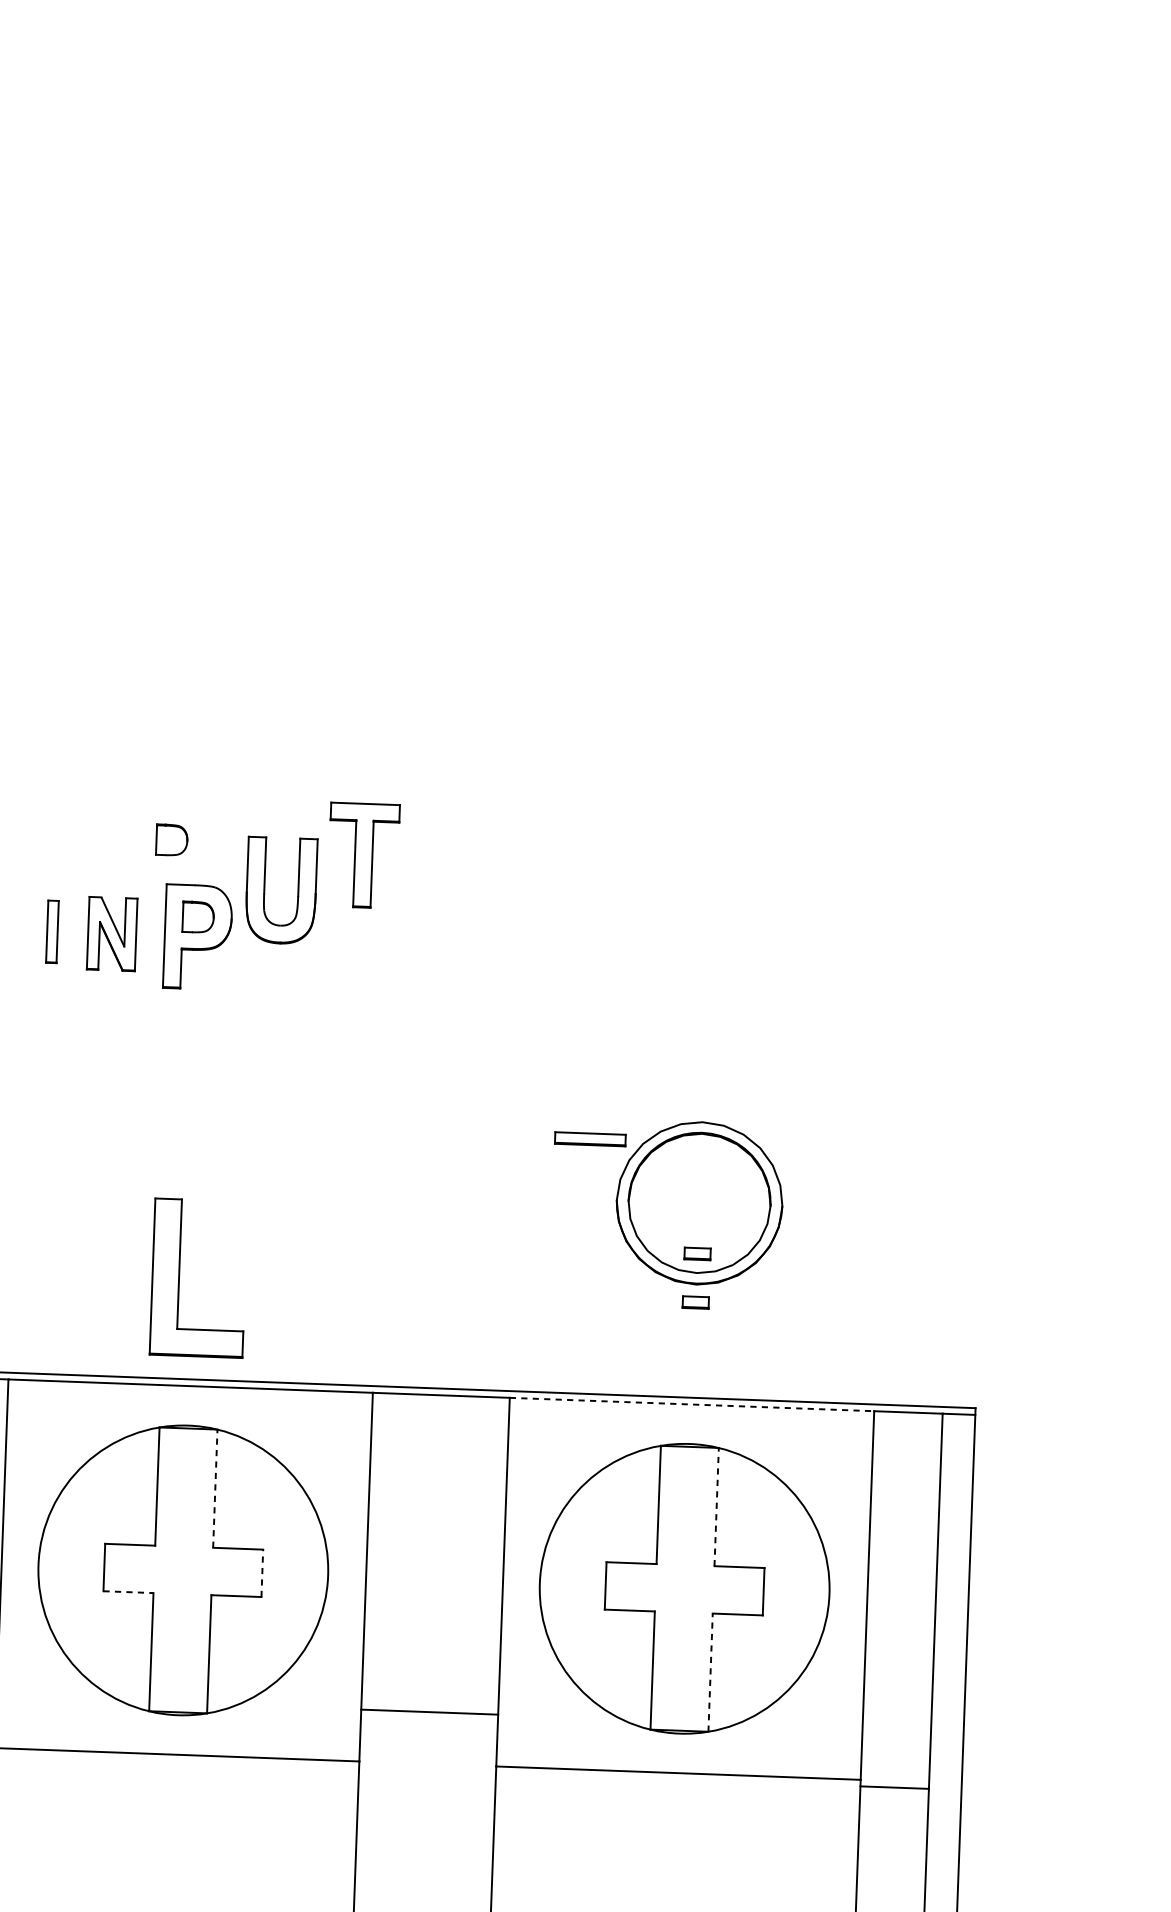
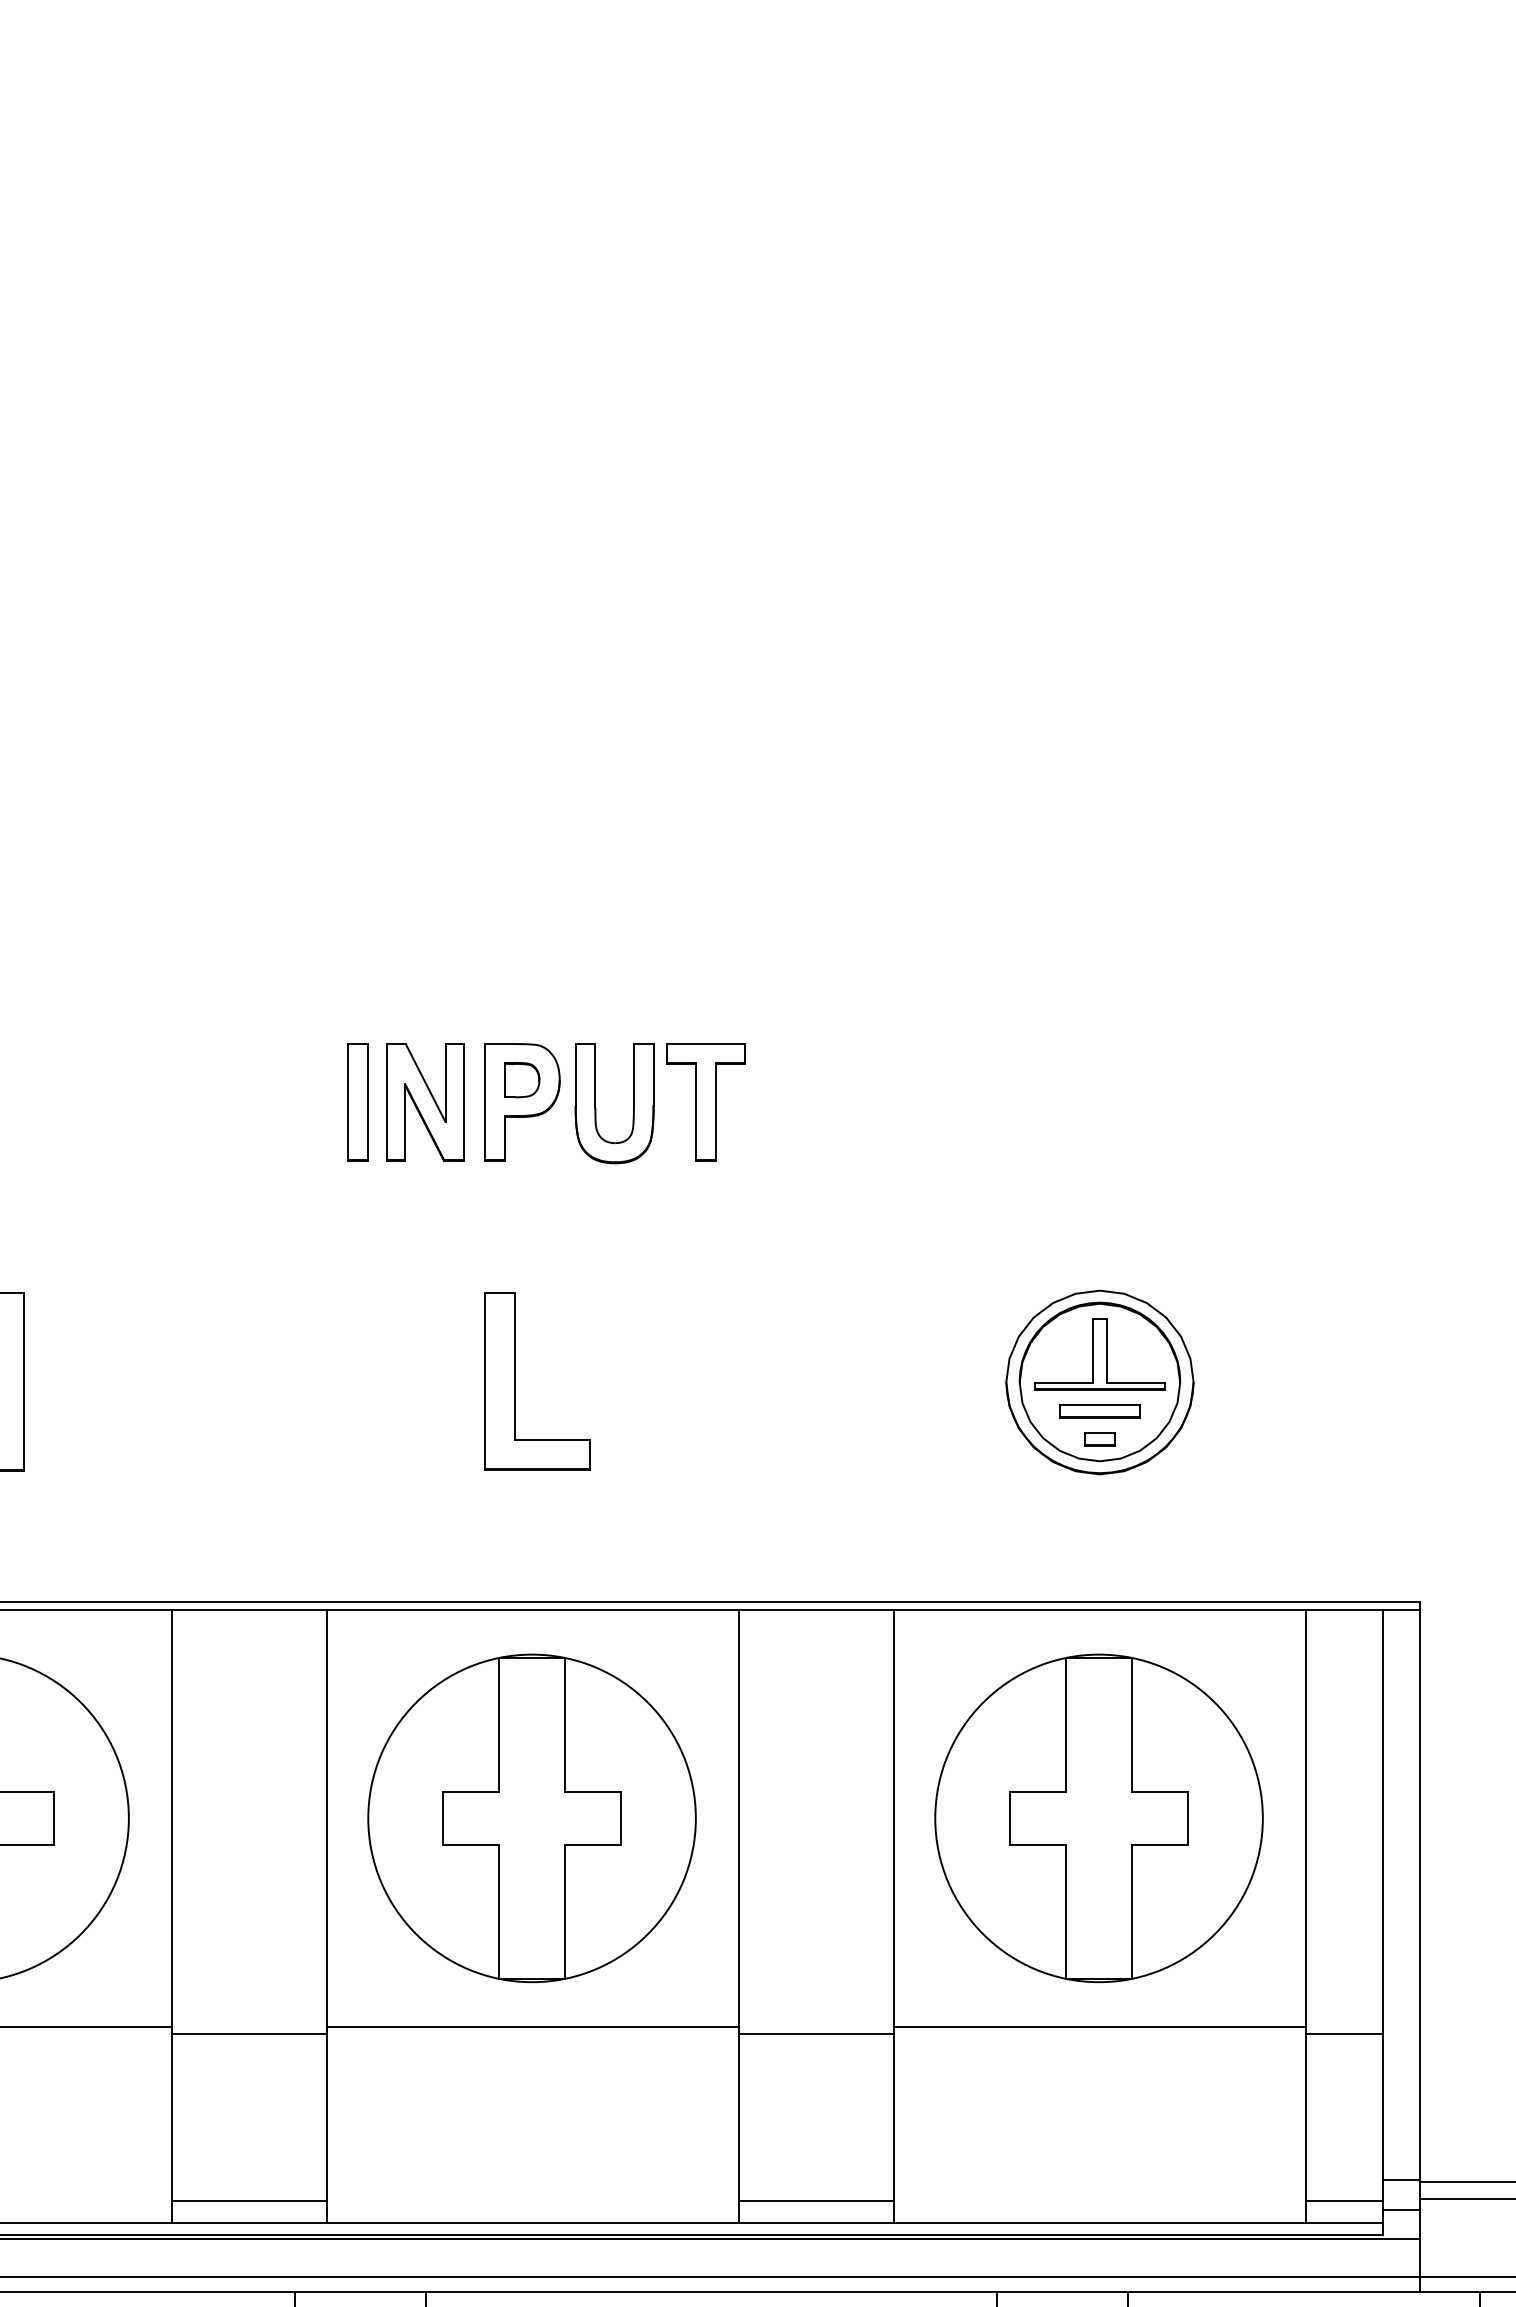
part: (172, 840) -> (489, 994), removed
part: (363, 855) -> (705, 1102), moved
part: (265, 893) -> (596, 1107), moved
part: (52, 931) -> (357, 1102), size x1.67
part: (112, 933) -> (425, 1102), size x1.43
part: (589, 1139) -> (1099, 1411), moved
part: (700, 1178) -> (1099, 1354), added
part: (179, 1277) -> (515, 1381), moved
part: (695, 1302) -> (1099, 1494), removed
line: (692, 1404) -> (1100, 1609), dashed -> solid
line: (215, 1488) -> (564, 1724), dashed -> solid
line: (716, 1506) -> (1131, 1724), dashed -> solid
line: (262, 1573) -> (621, 1818), dashed -> solid
line: (128, 1592) -> (471, 1845), dashed -> solid
line: (710, 1673) -> (1131, 1912), dashed -> solid
line: (429, 1712) -> (815, 2034), moved

